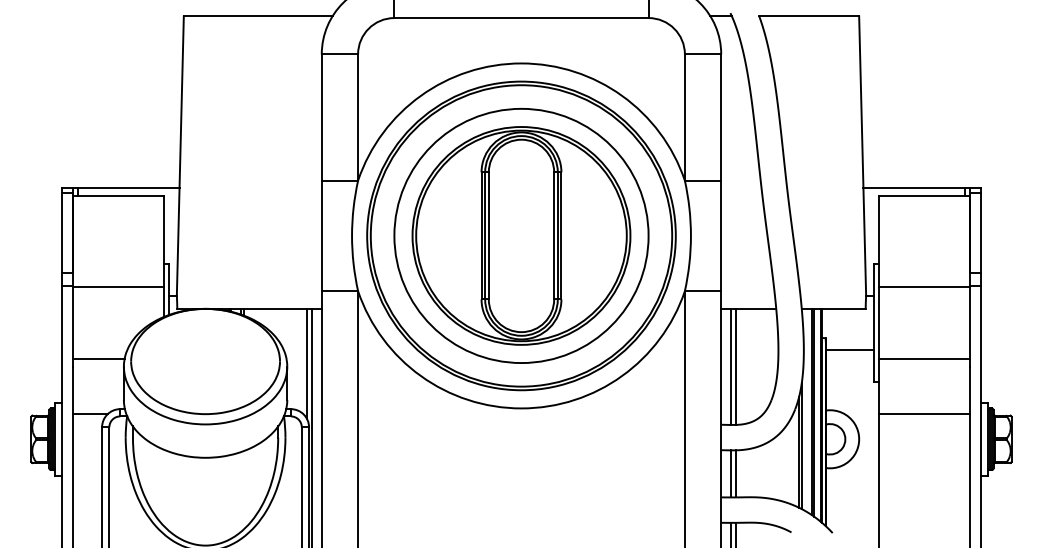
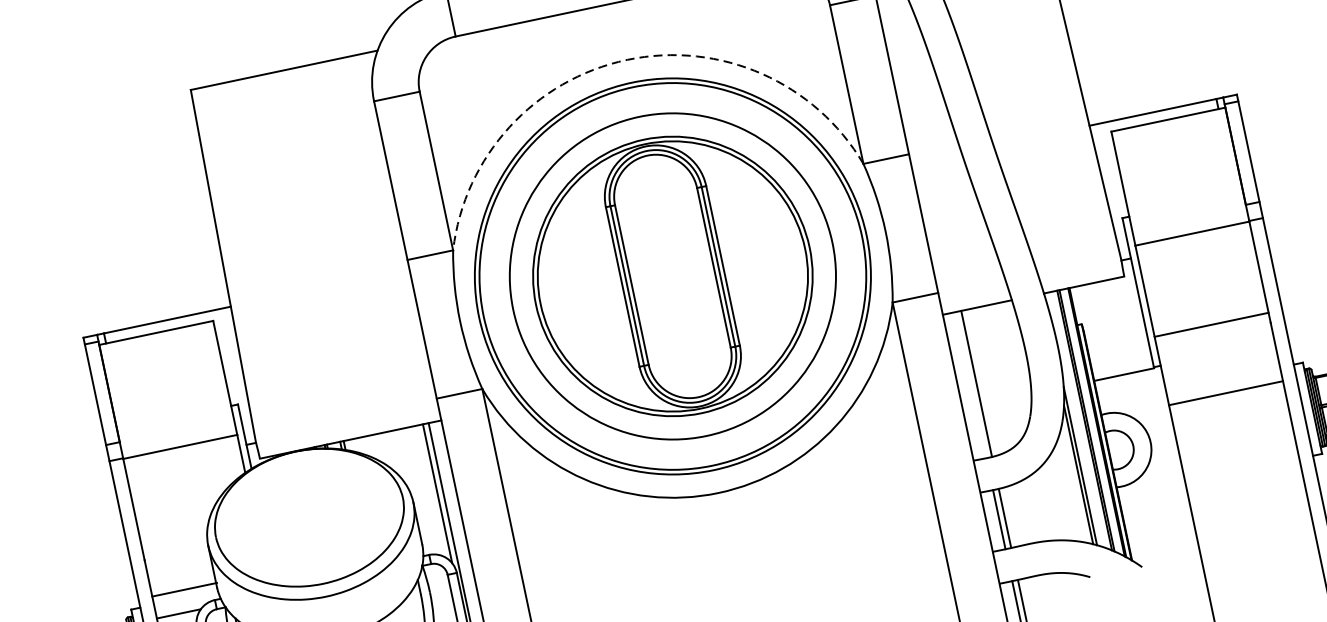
arc: (521, 63) -> (627, 59), solid -> dashed
line: (849, 350) -> (1123, 374), moved
line: (98, 359) -> (184, 589), moved
line: (731, 366) -> (971, 384), removed

